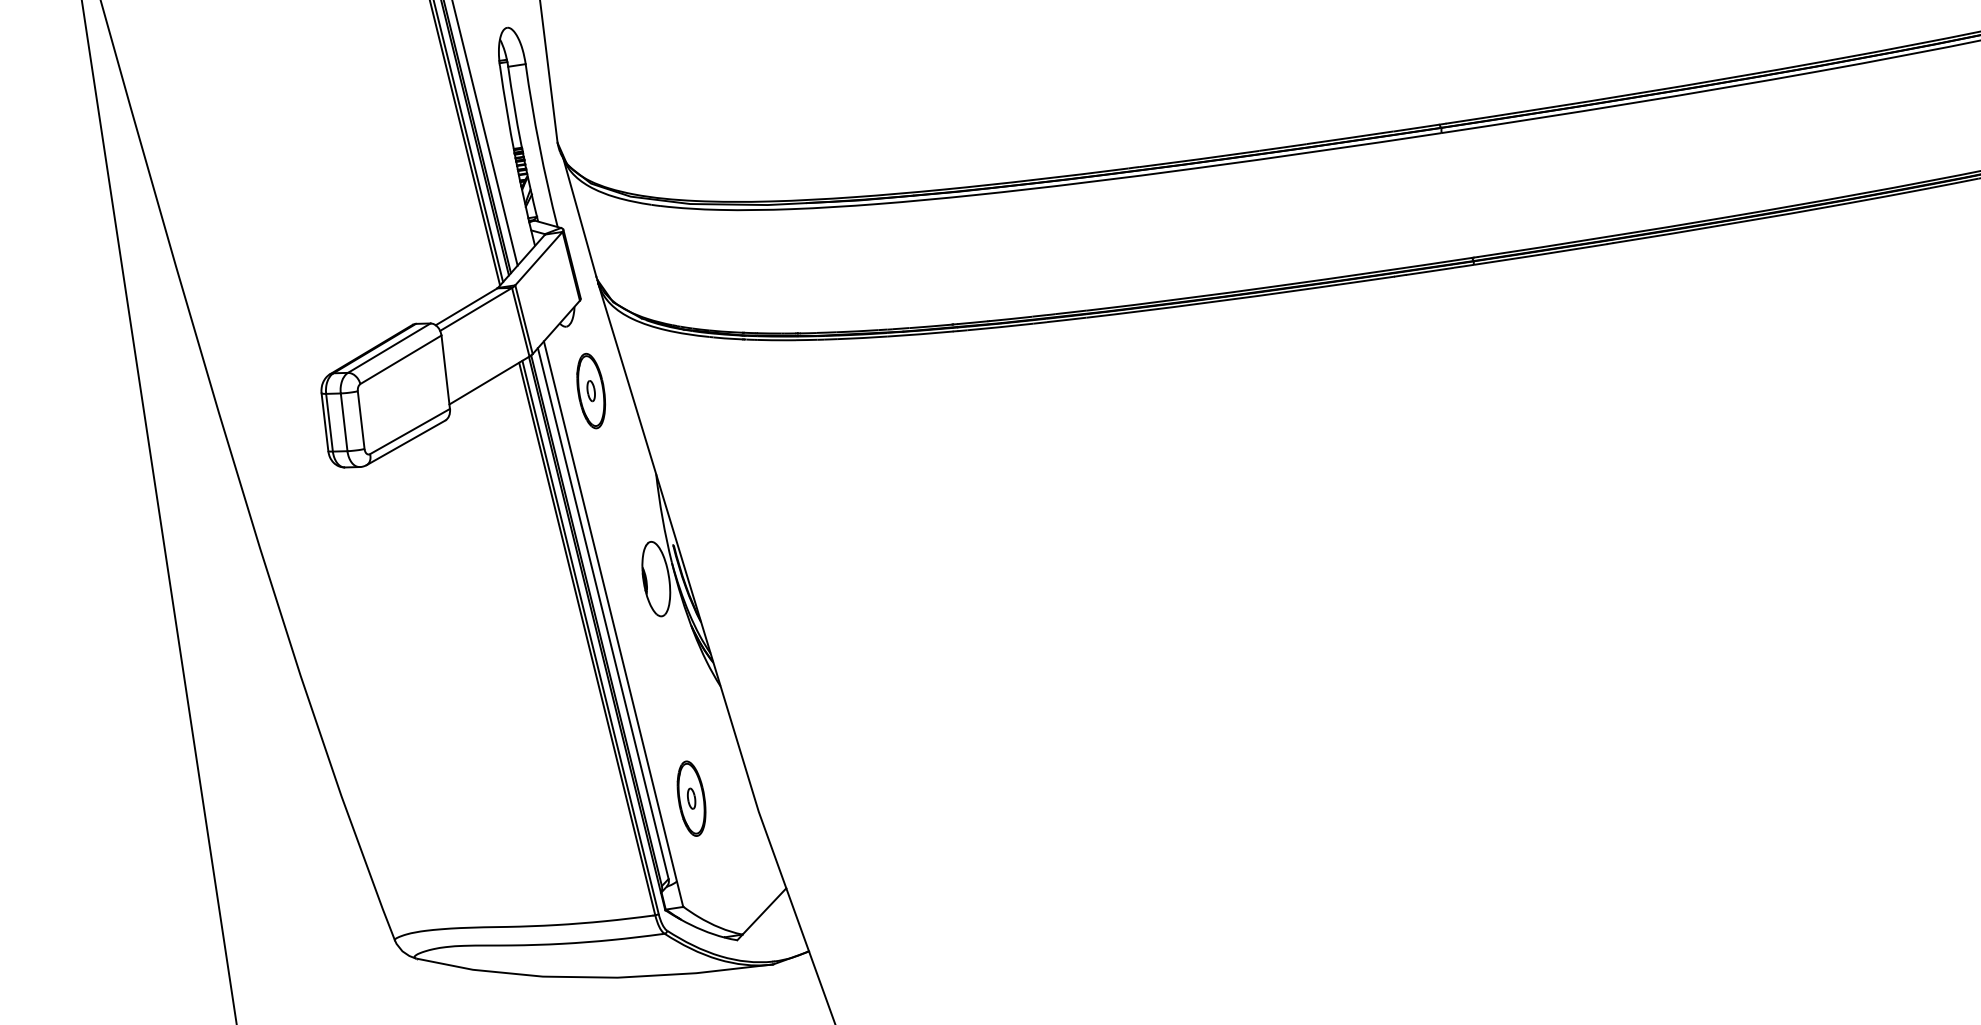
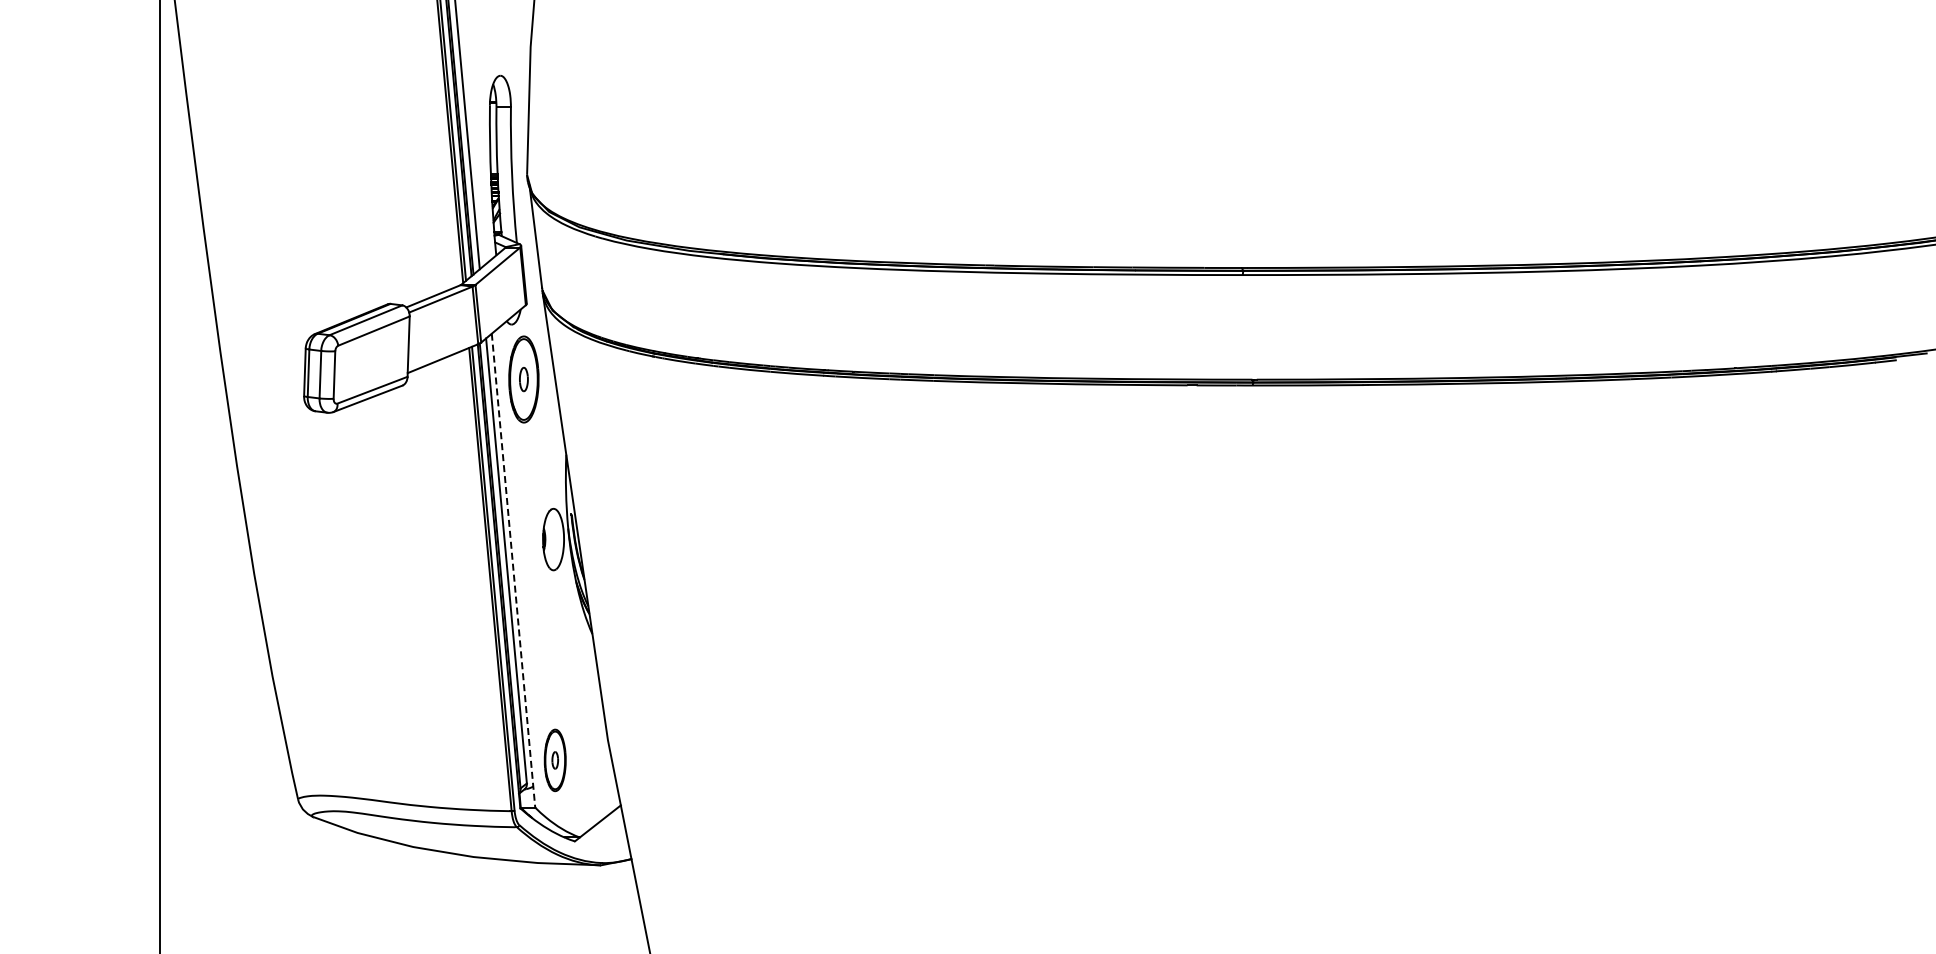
part: (590, 390) -> (523, 379), size x1.4
line: (613, 625) -> (513, 571), solid -> dashed
part: (690, 798) -> (554, 760), moved

